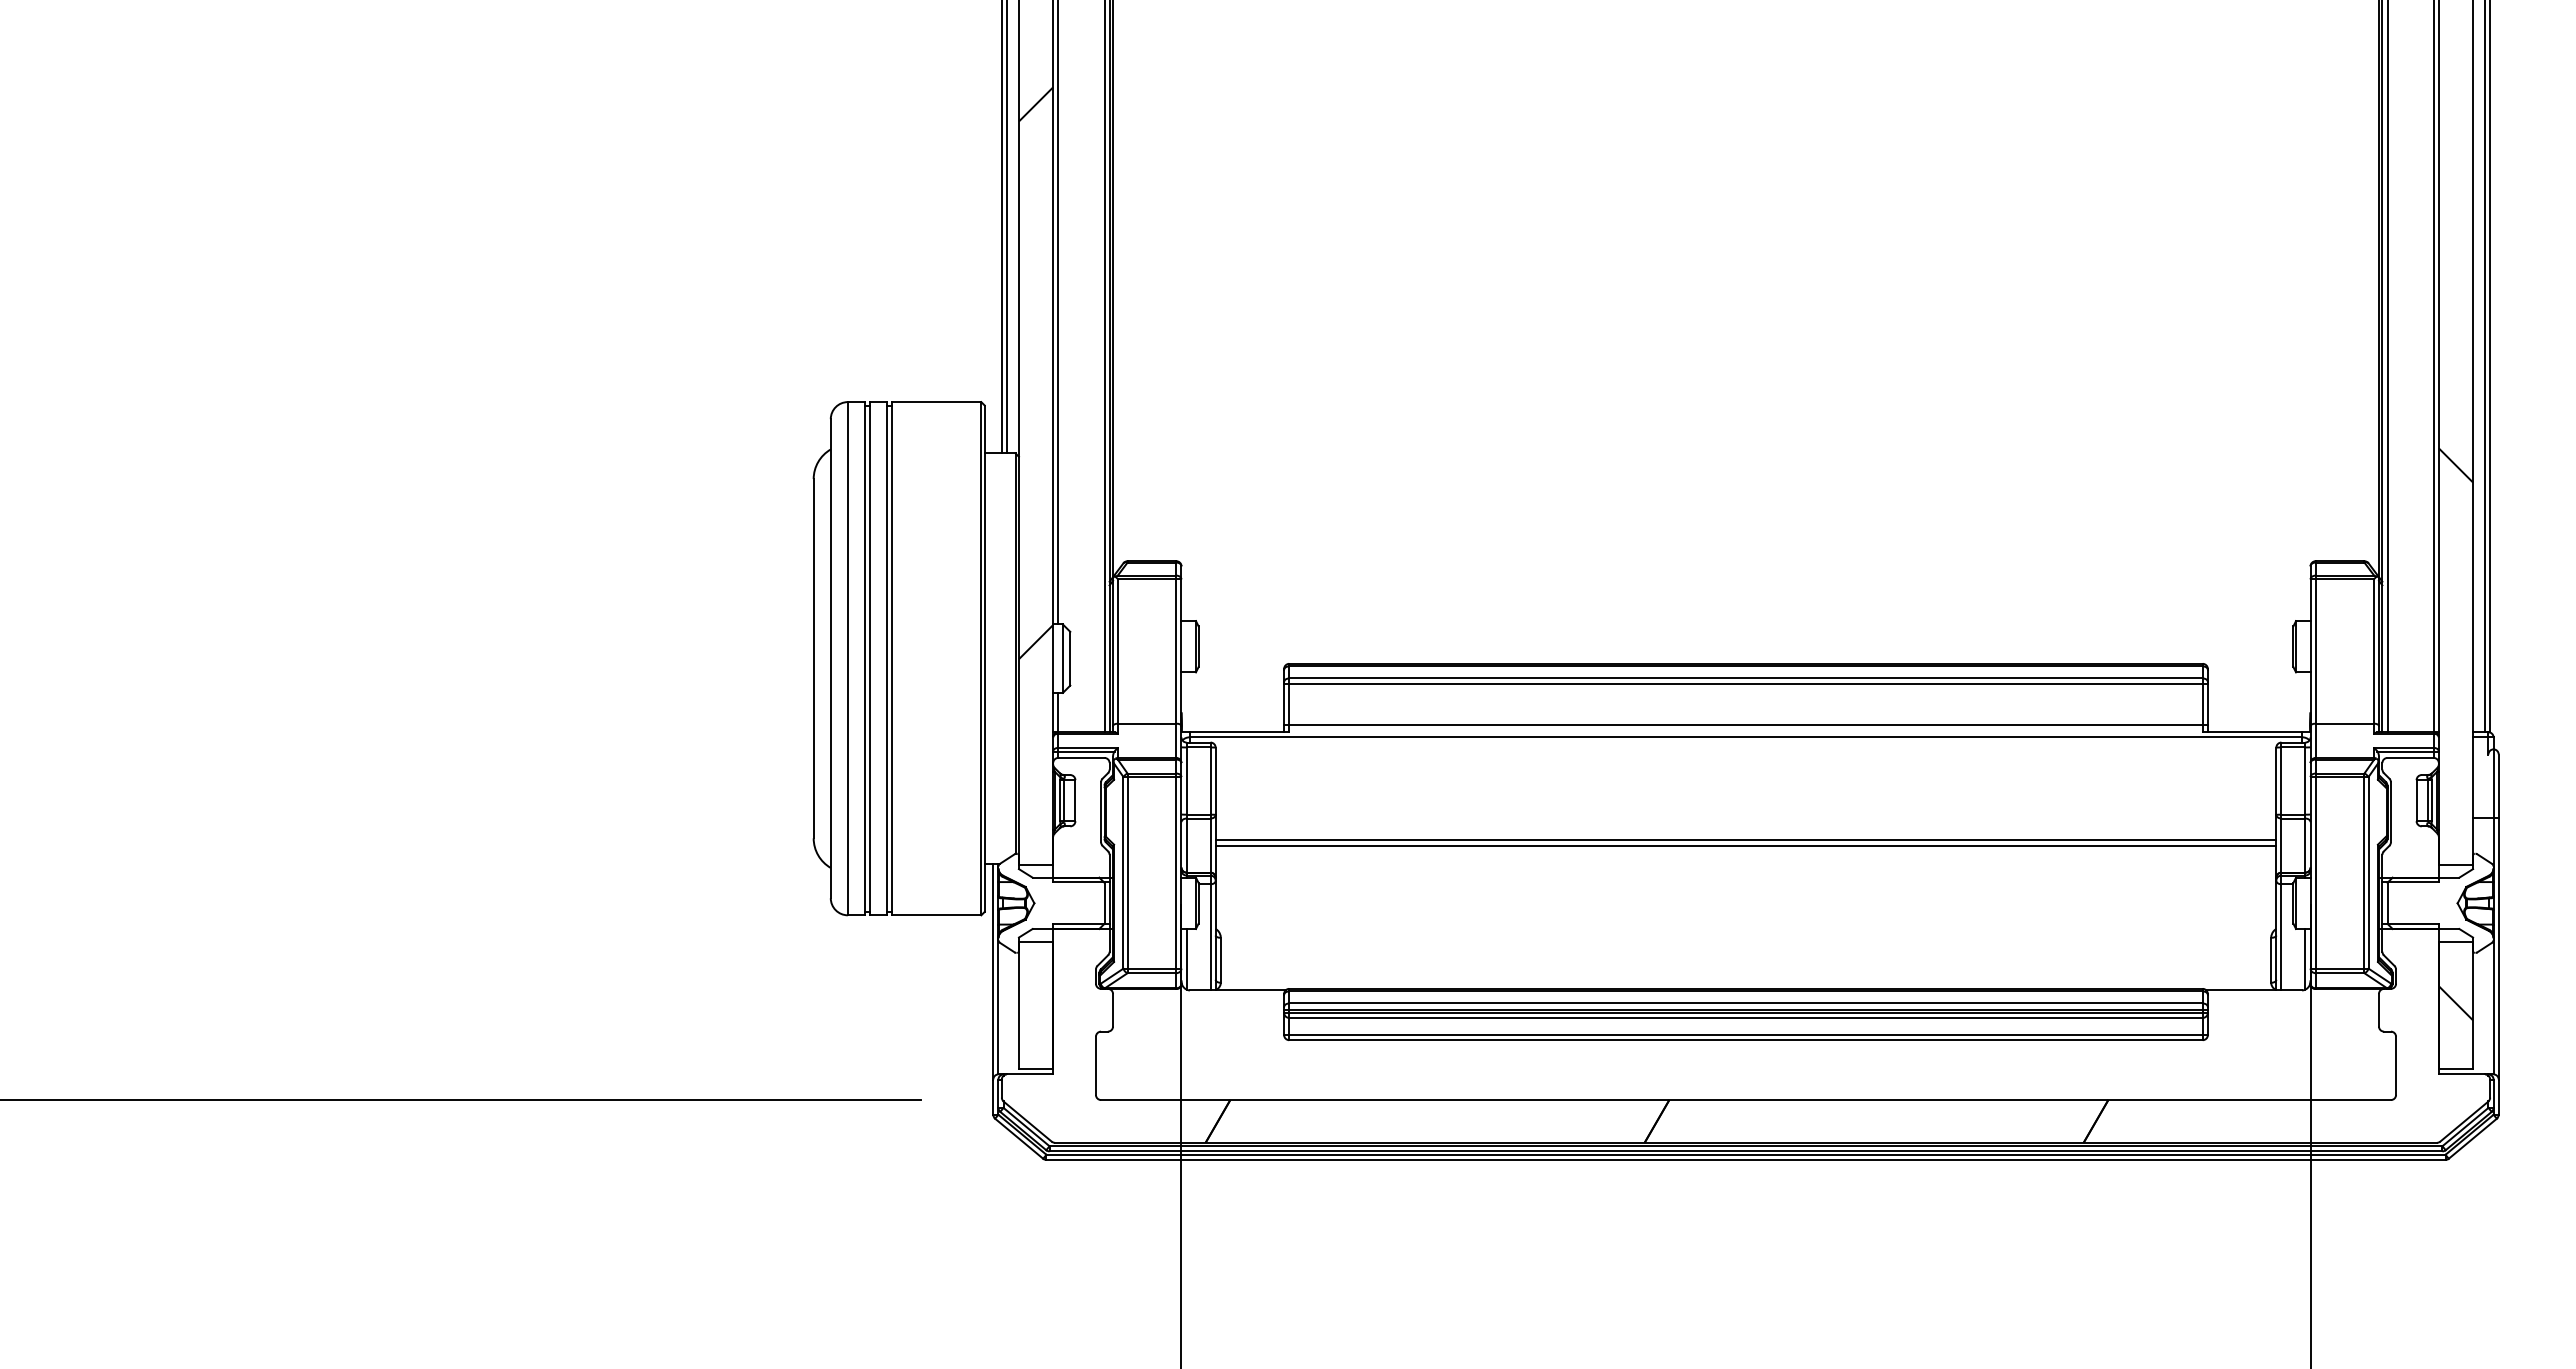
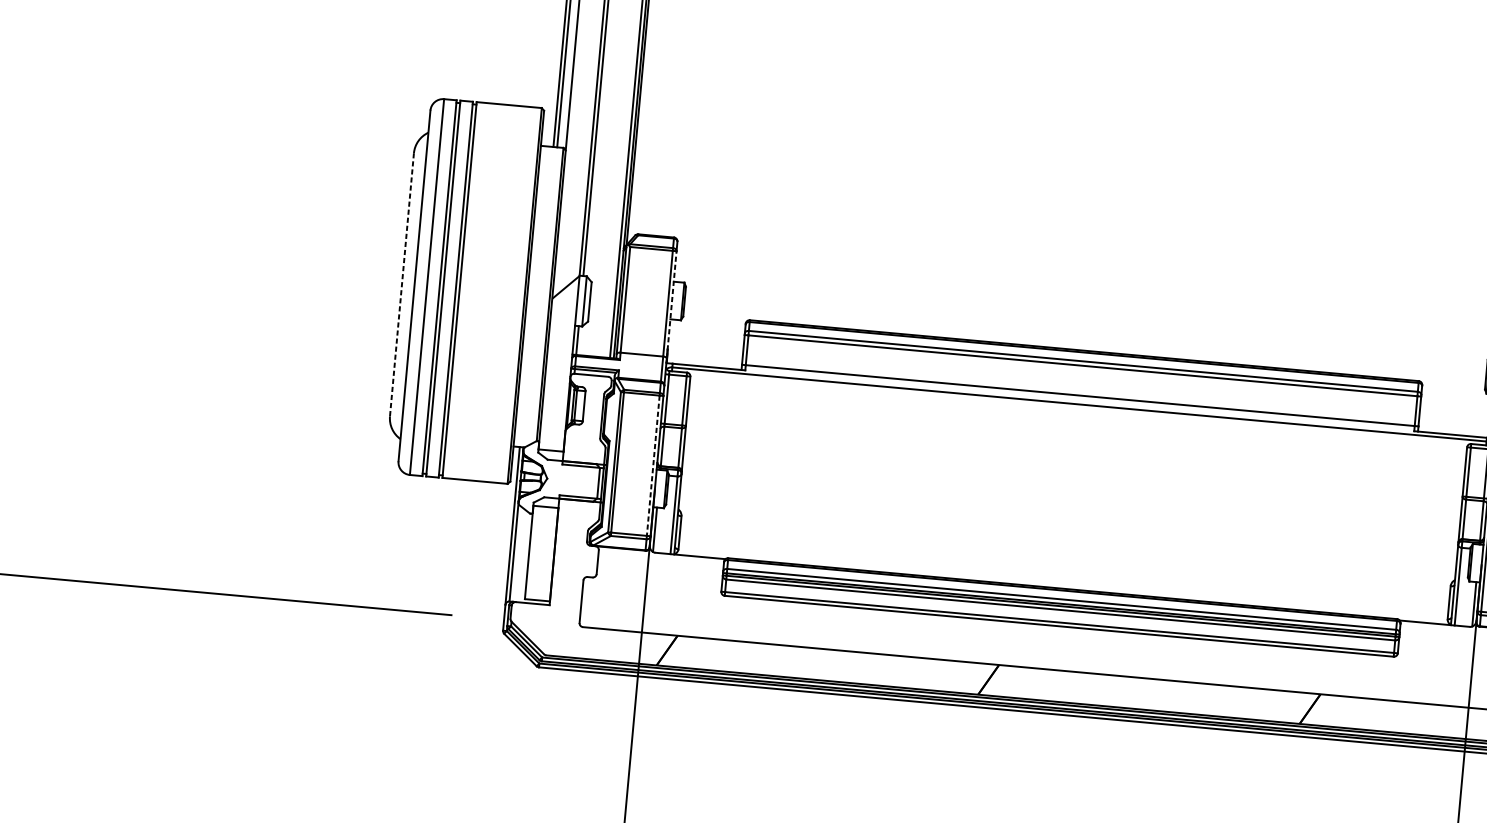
line: (1181, 652) -> (671, 304), solid -> dashed
line: (813, 658) -> (401, 284), solid -> dashed
line: (1745, 839) -> (1072, 479), removed
line: (1745, 846) -> (1071, 484), removed
line: (1176, 872) -> (653, 465), solid -> dashed

